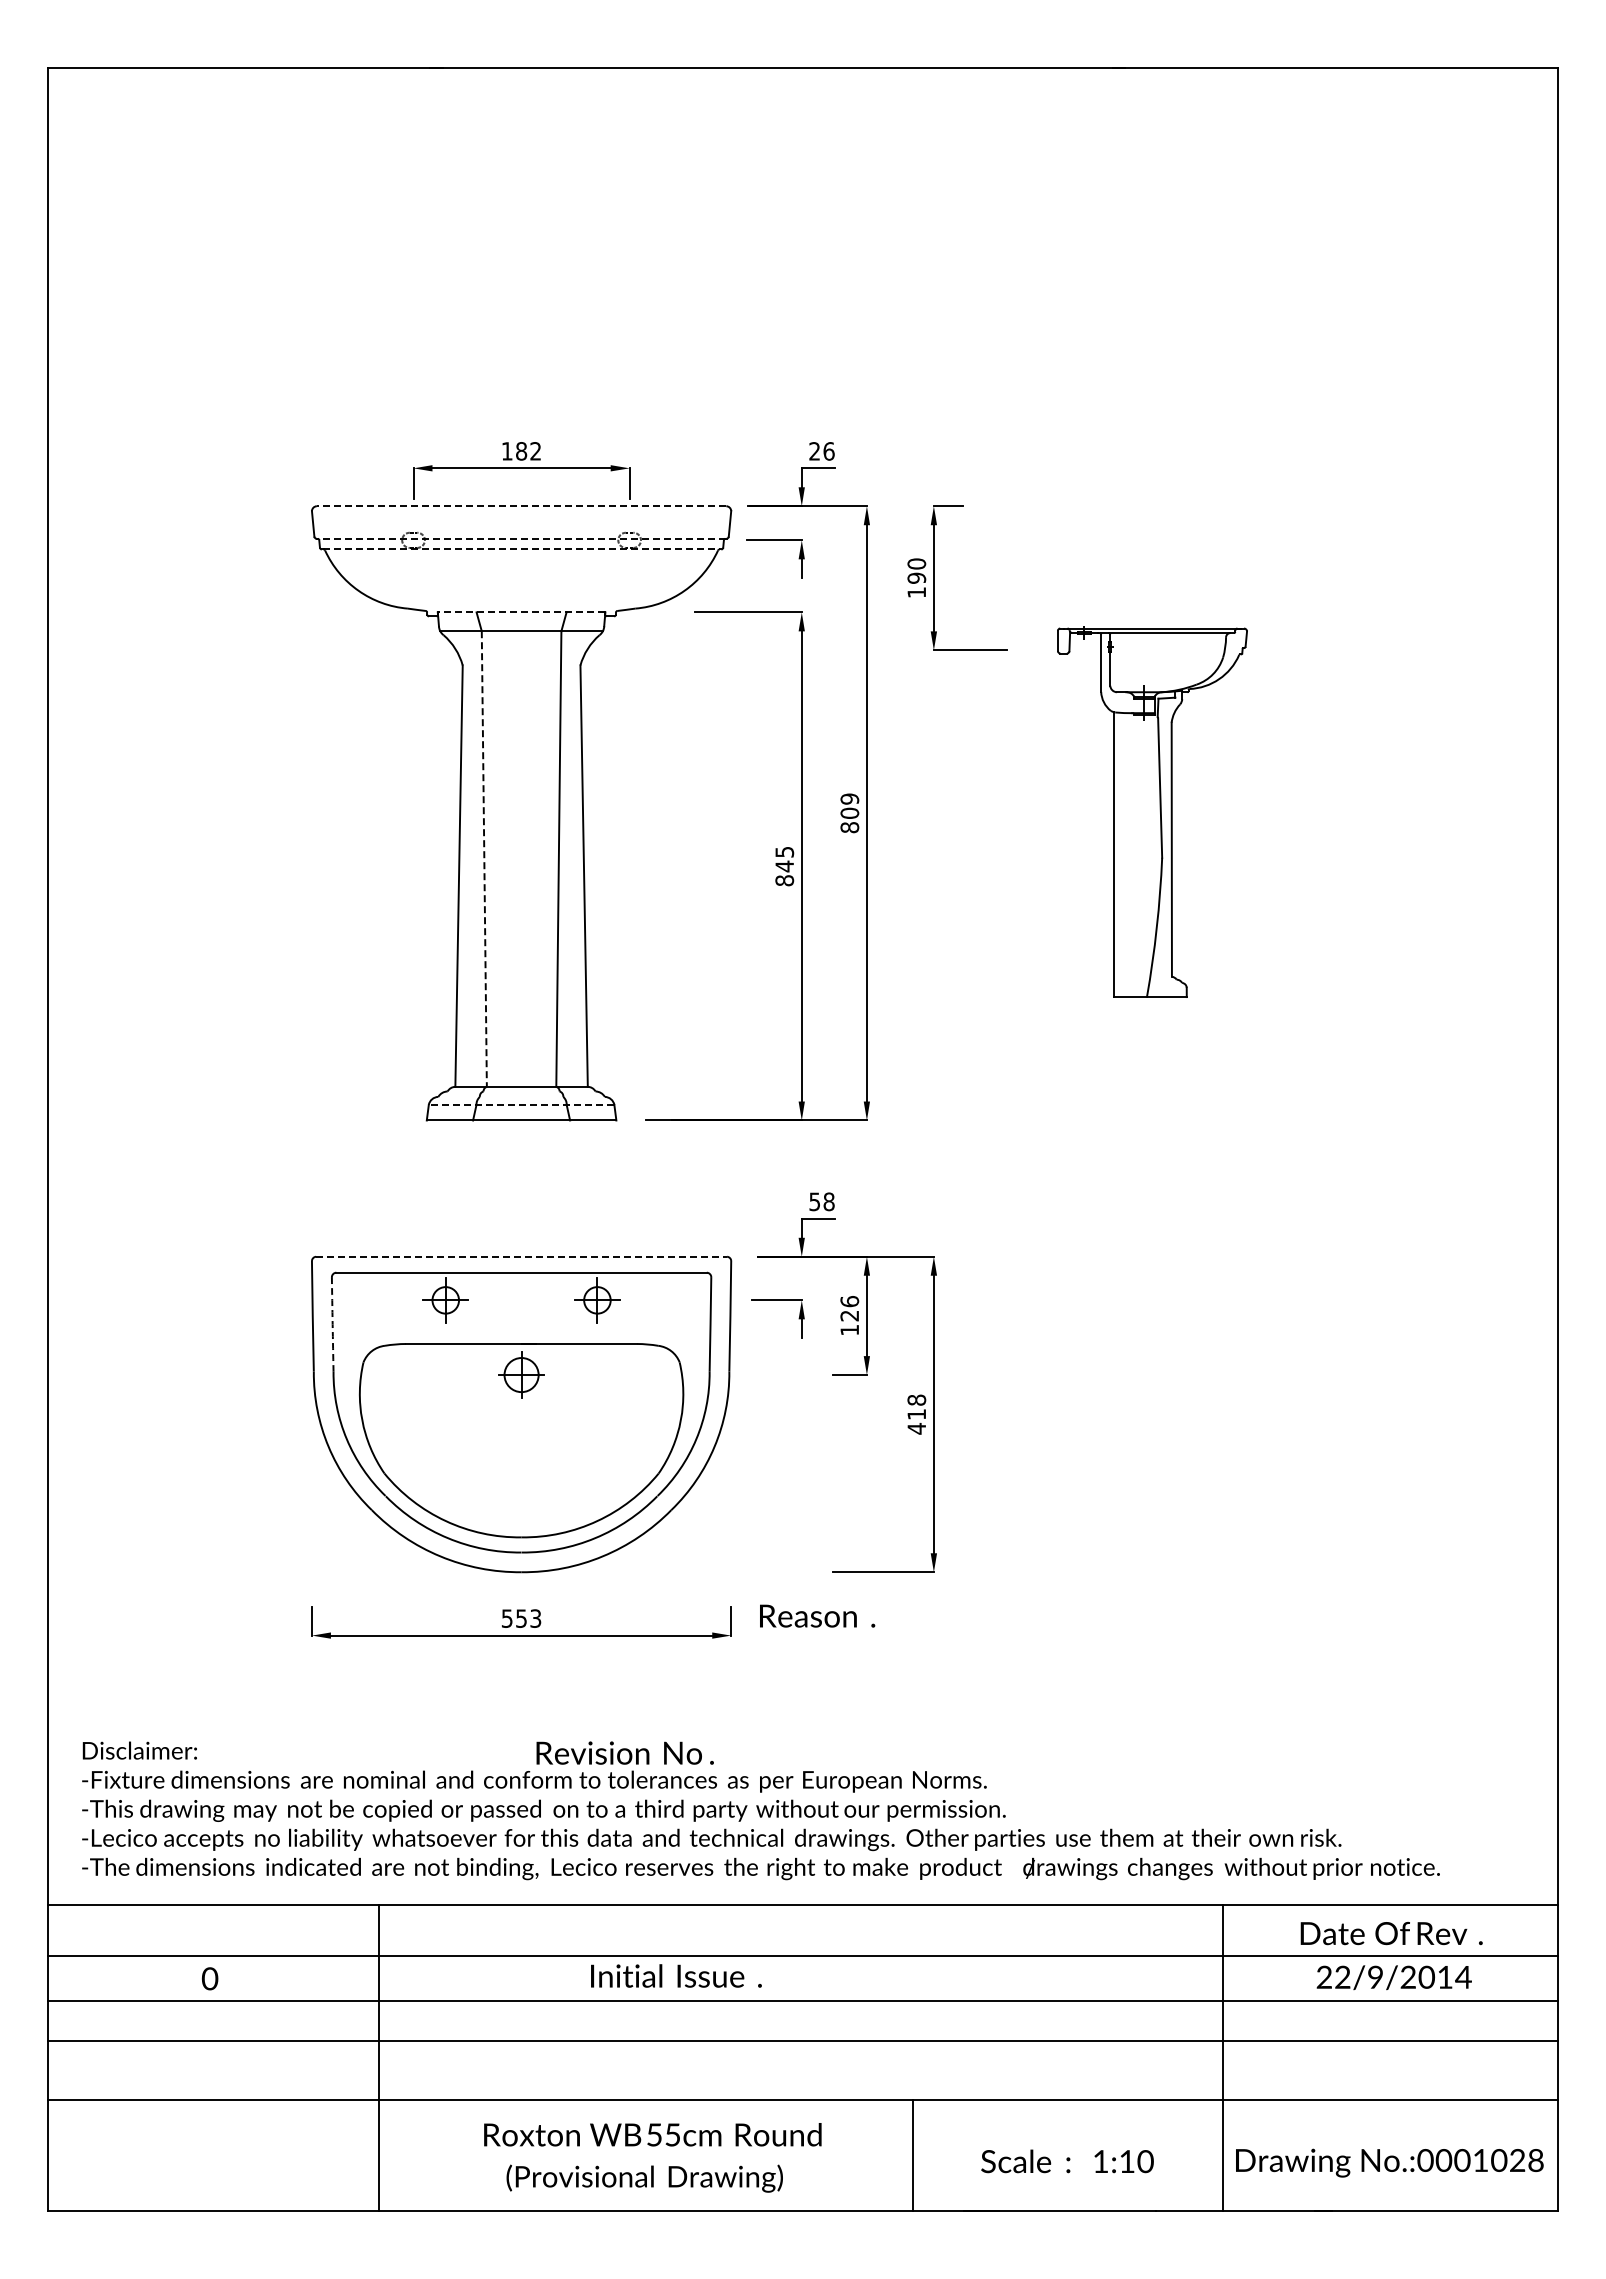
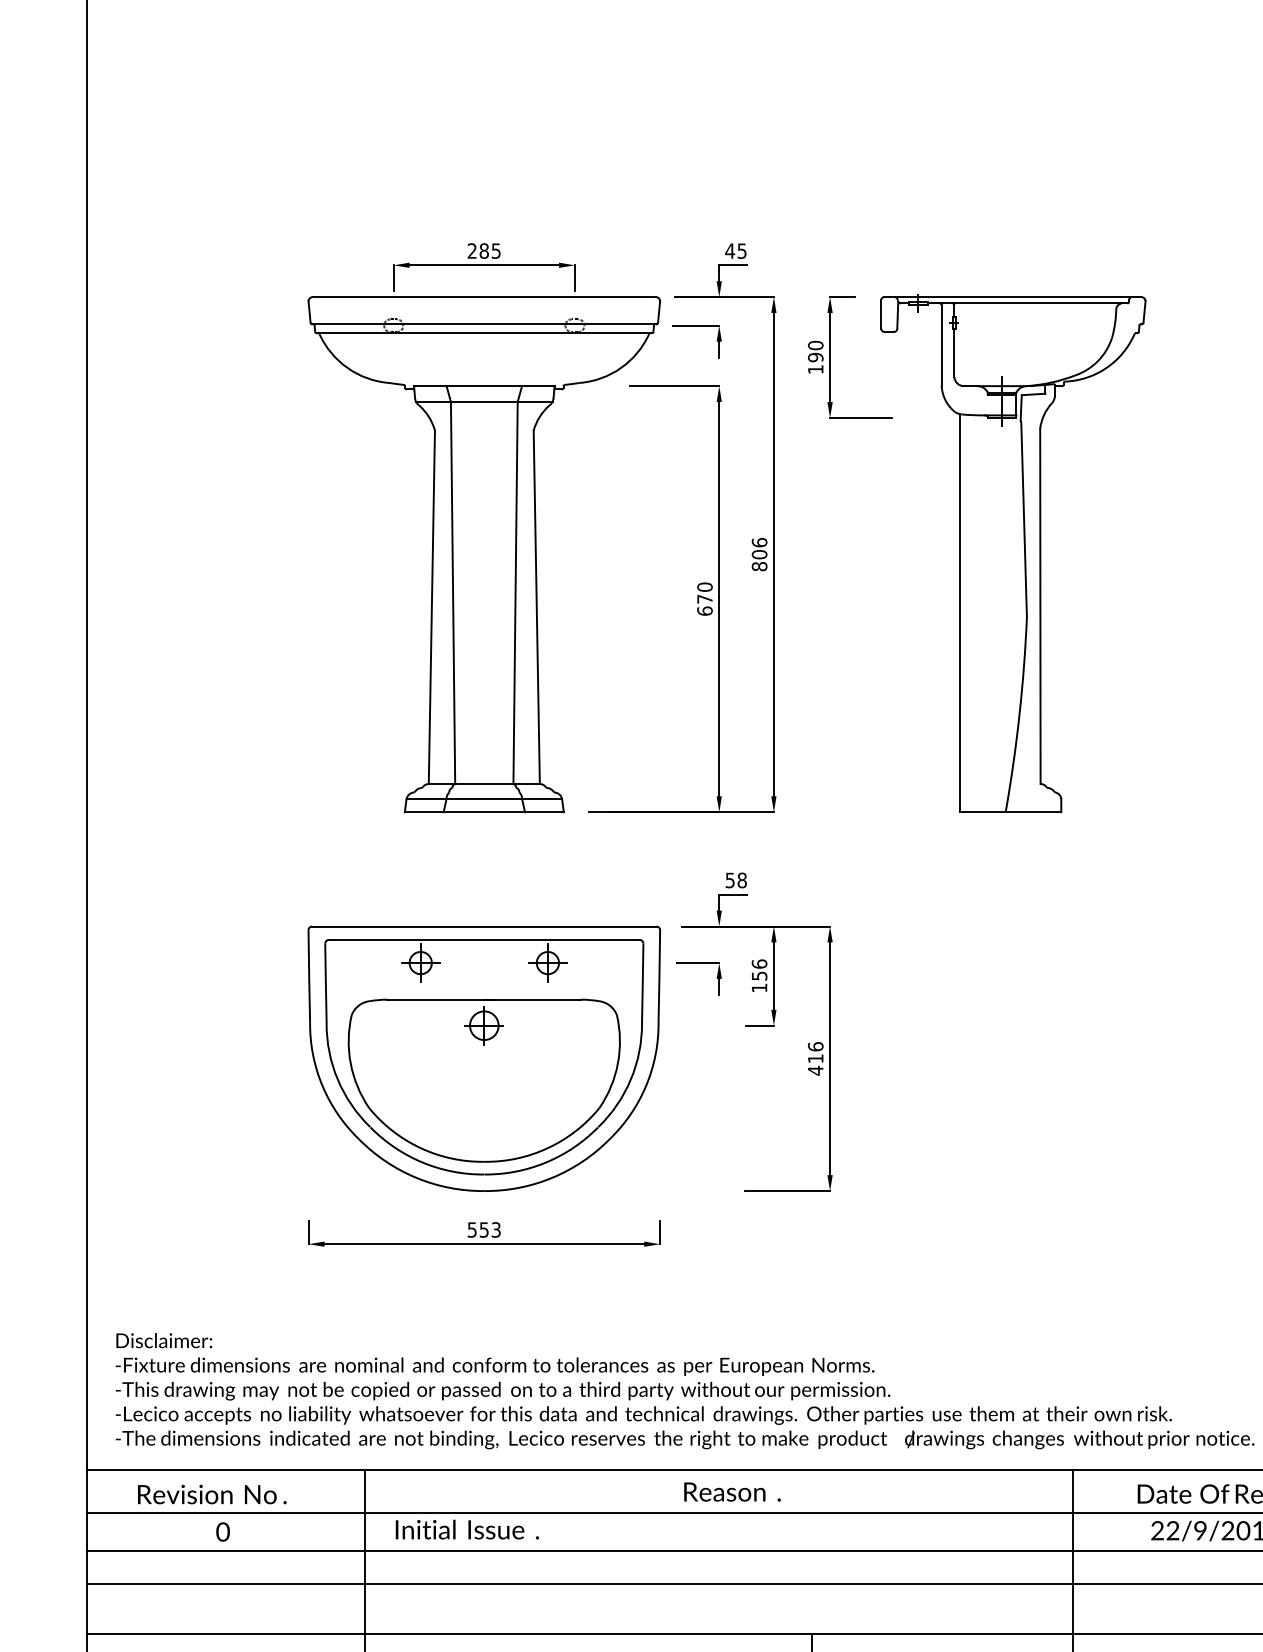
text: (520, 451) -> (483, 251), 182 -> 285
text: (821, 451) -> (735, 251), 26 -> 45
line: (521, 506) -> (484, 297), dashed -> solid
line: (521, 538) -> (484, 324), dashed -> solid
line: (521, 549) -> (484, 333), dashed -> solid
line: (521, 612) -> (484, 386), dashed -> solid
text: (849, 798) -> (759, 542), 809 -> 806
part: (1152, 811) -> (1013, 553), size x1.67
line: (484, 859) -> (453, 593), dashed -> solid
text: (784, 866) -> (704, 599), 845 -> 670
line: (521, 1104) -> (484, 798), dashed -> solid
line: (522, 1256) -> (485, 926), dashed -> solid
text: (849, 1315) -> (759, 975), 126 -> 156
arc: (332, 1324) -> (325, 983), dashed -> solid
text: (916, 1399) -> (815, 1046), 418 -> 416
text: (817, 1615) -> (732, 1491), moved
text: (624, 1752) -> (211, 1494), moved
text: (676, 1975) -> (467, 1529), moved

